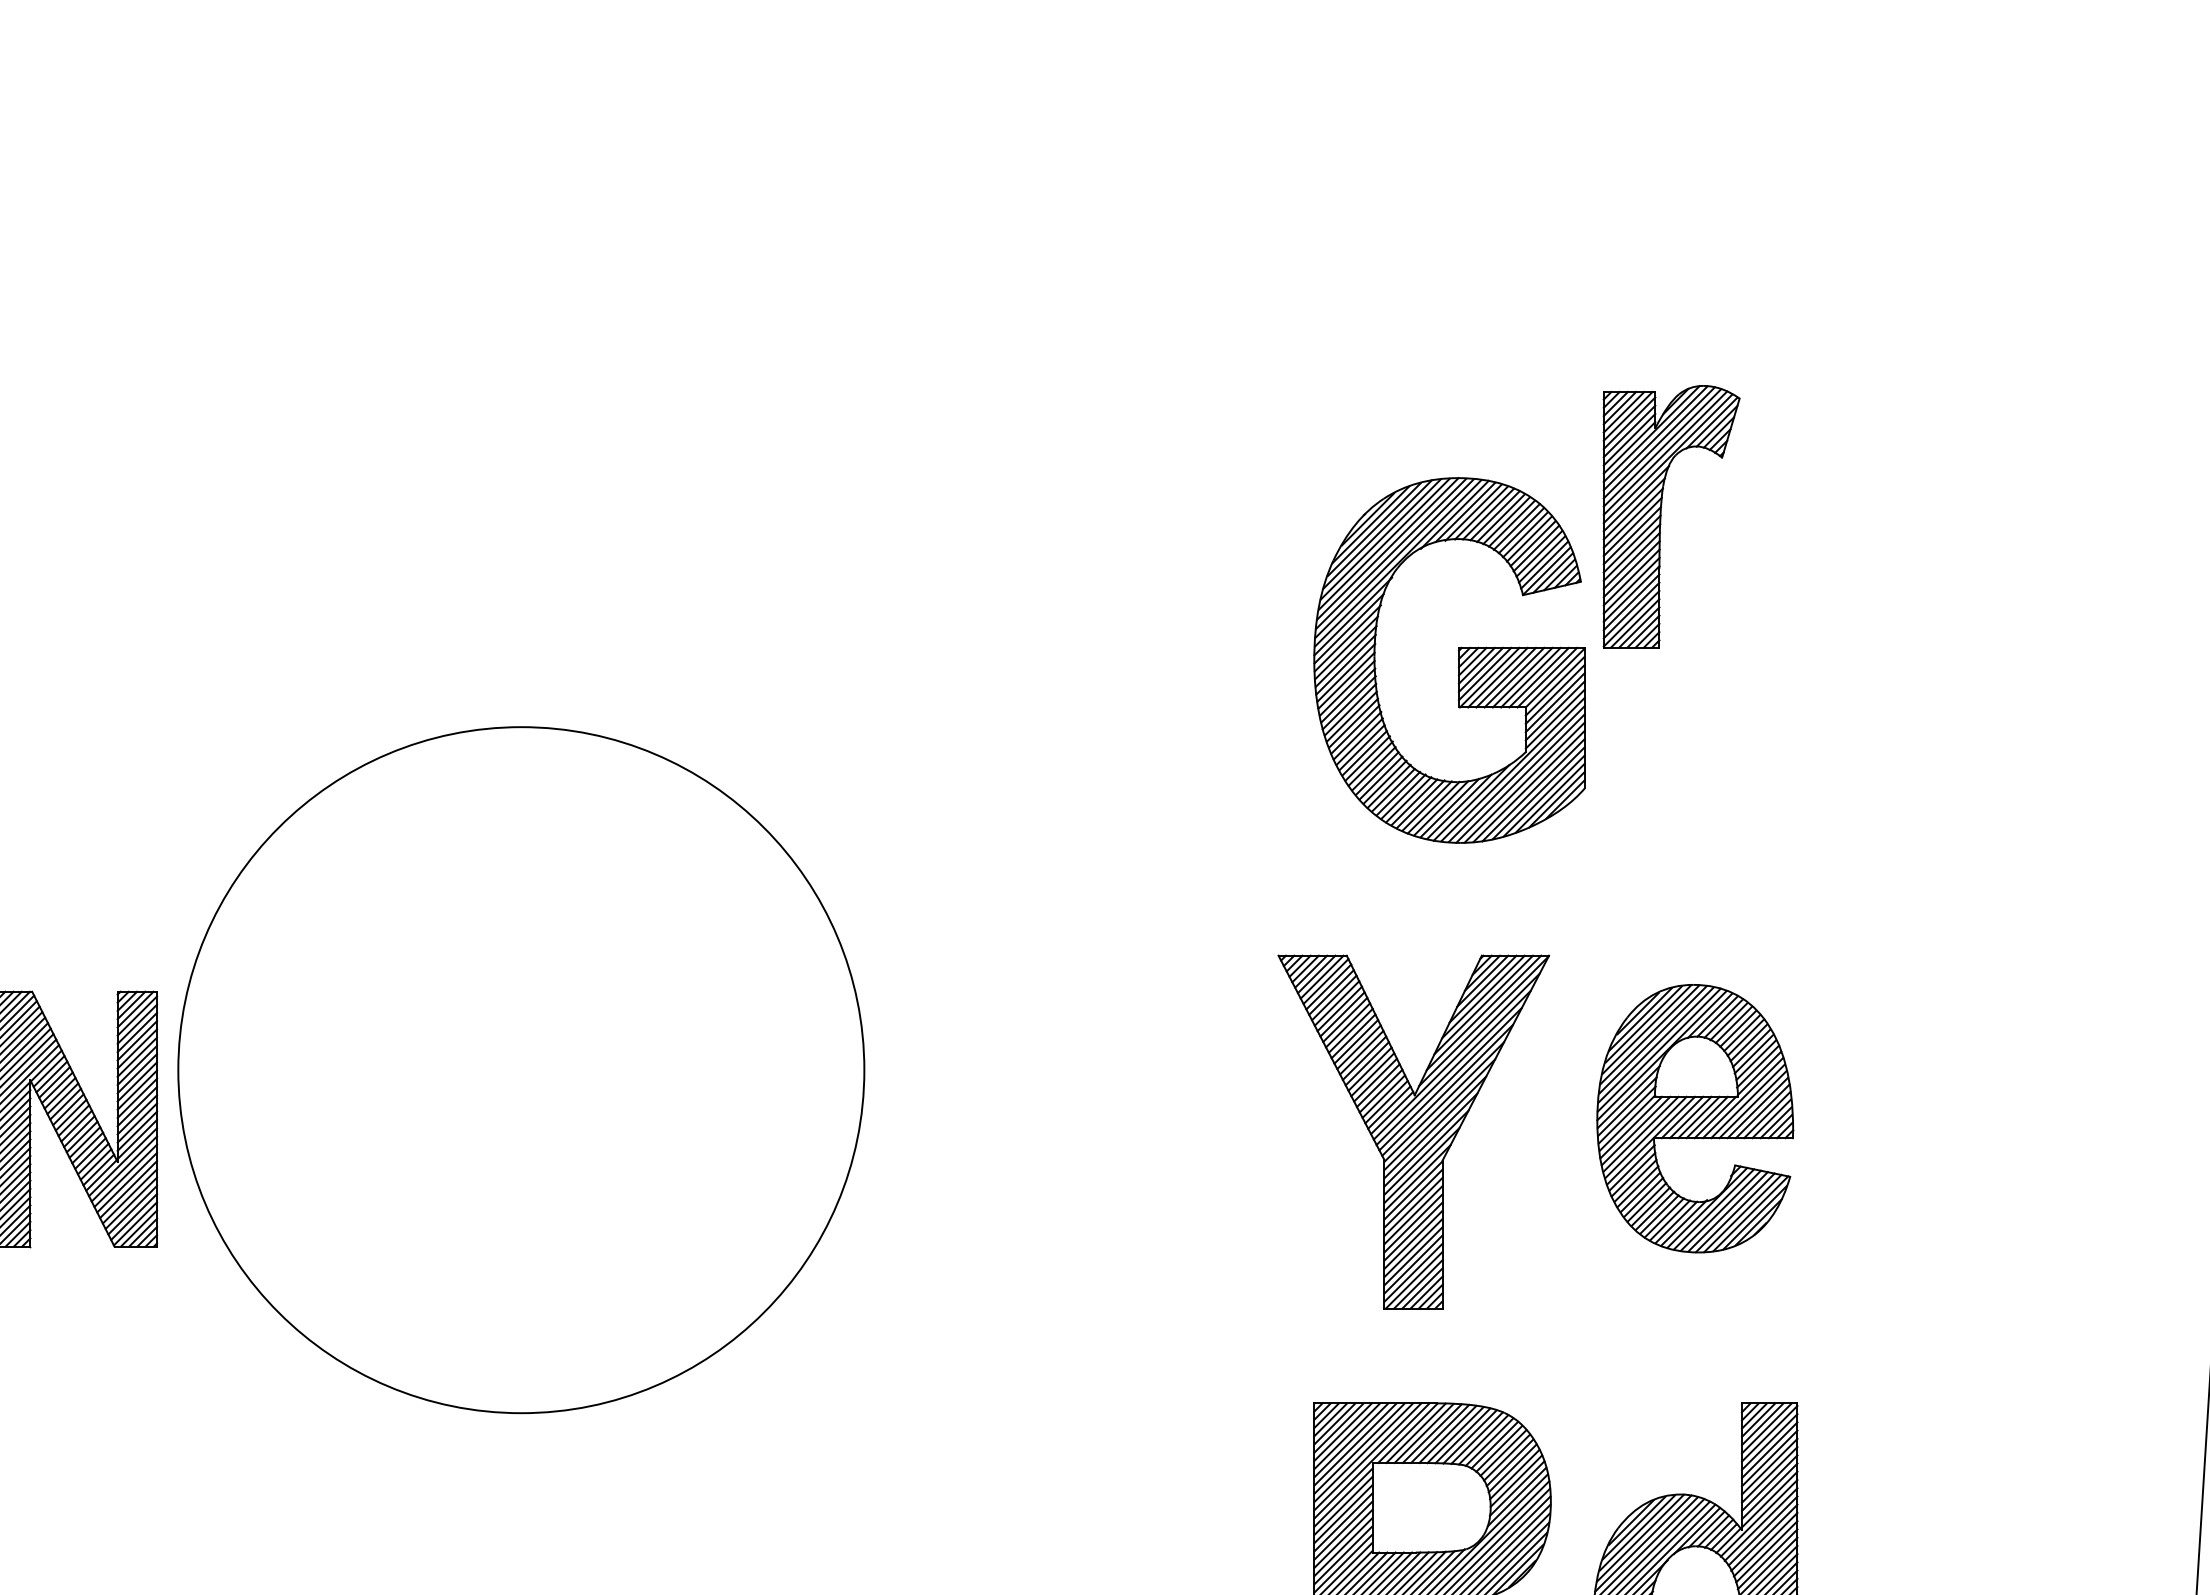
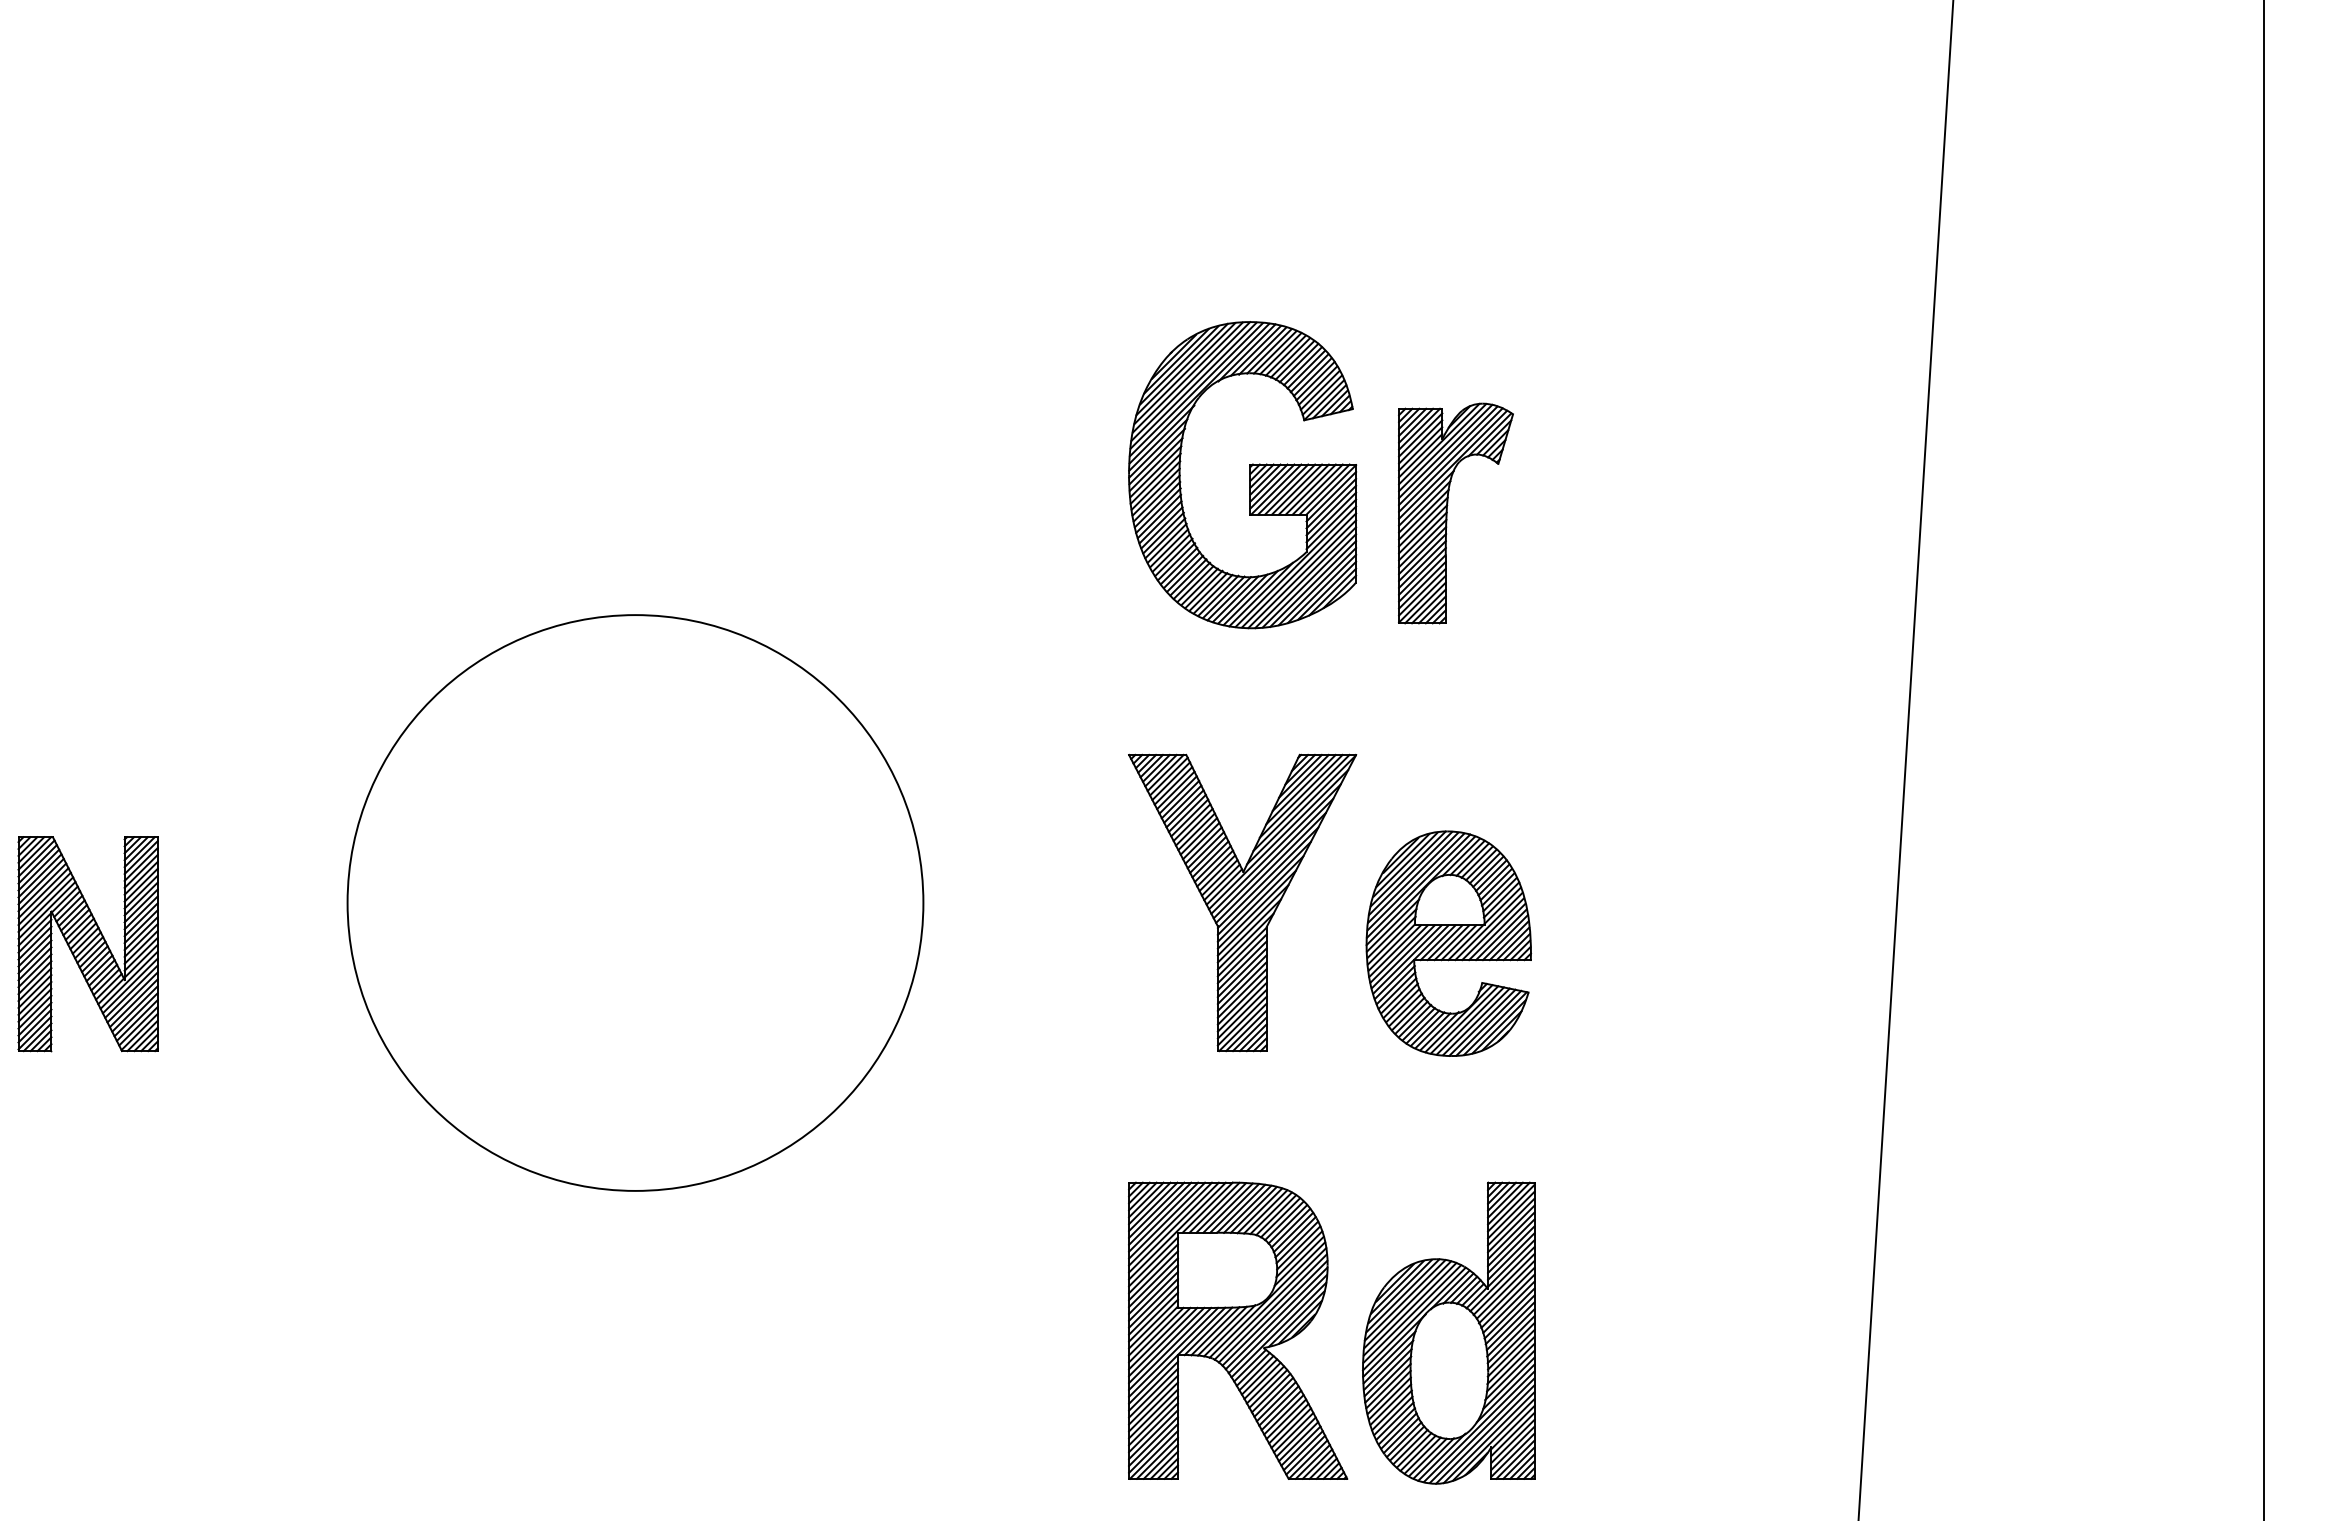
part: (1661, 516) -> (1447, 513), moved
part: (1457, 660) -> (1249, 475), moved
circle: (521, 1069) -> (635, 902), moved
part: (1413, 1131) -> (1242, 902), moved

